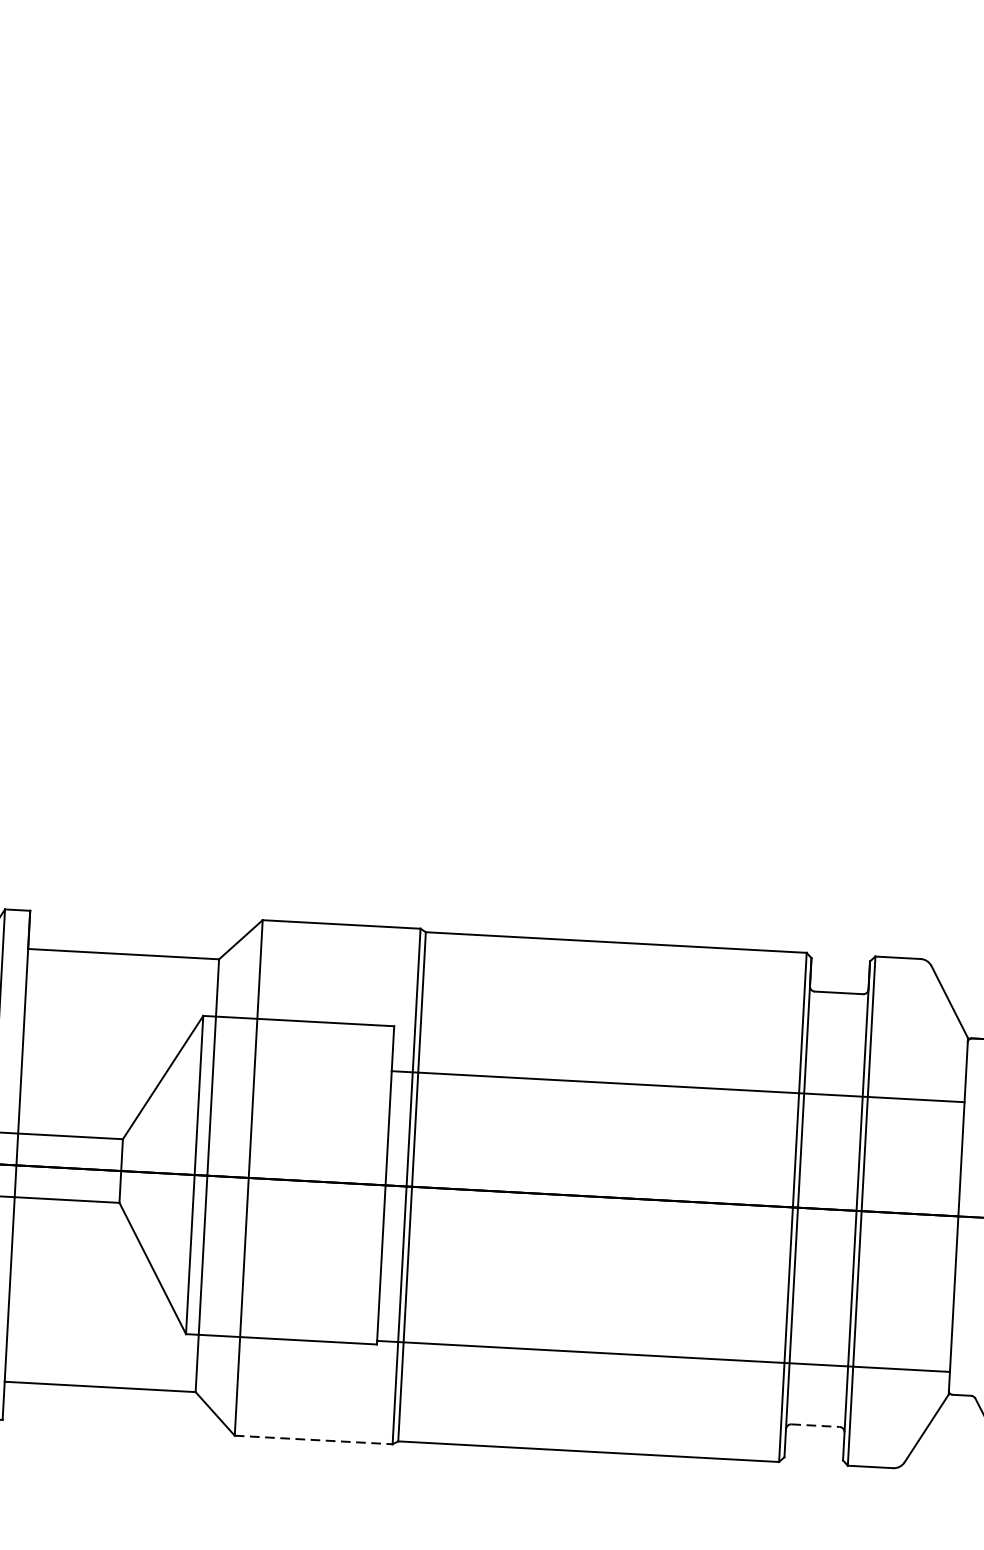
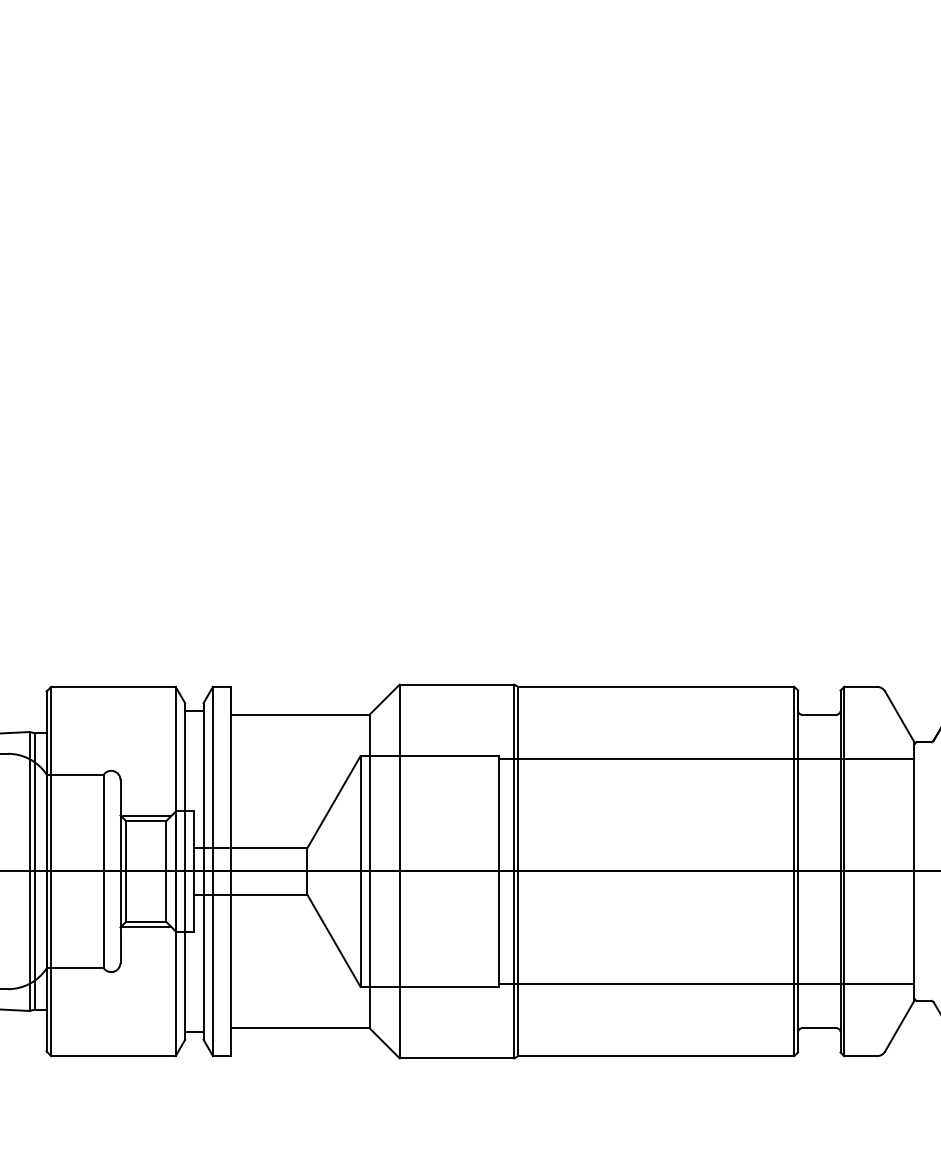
line: (677, 1086) -> (706, 758), moved
line: (815, 1425) -> (819, 1028), dashed -> solid
line: (314, 1440) -> (457, 1058), dashed -> solid

